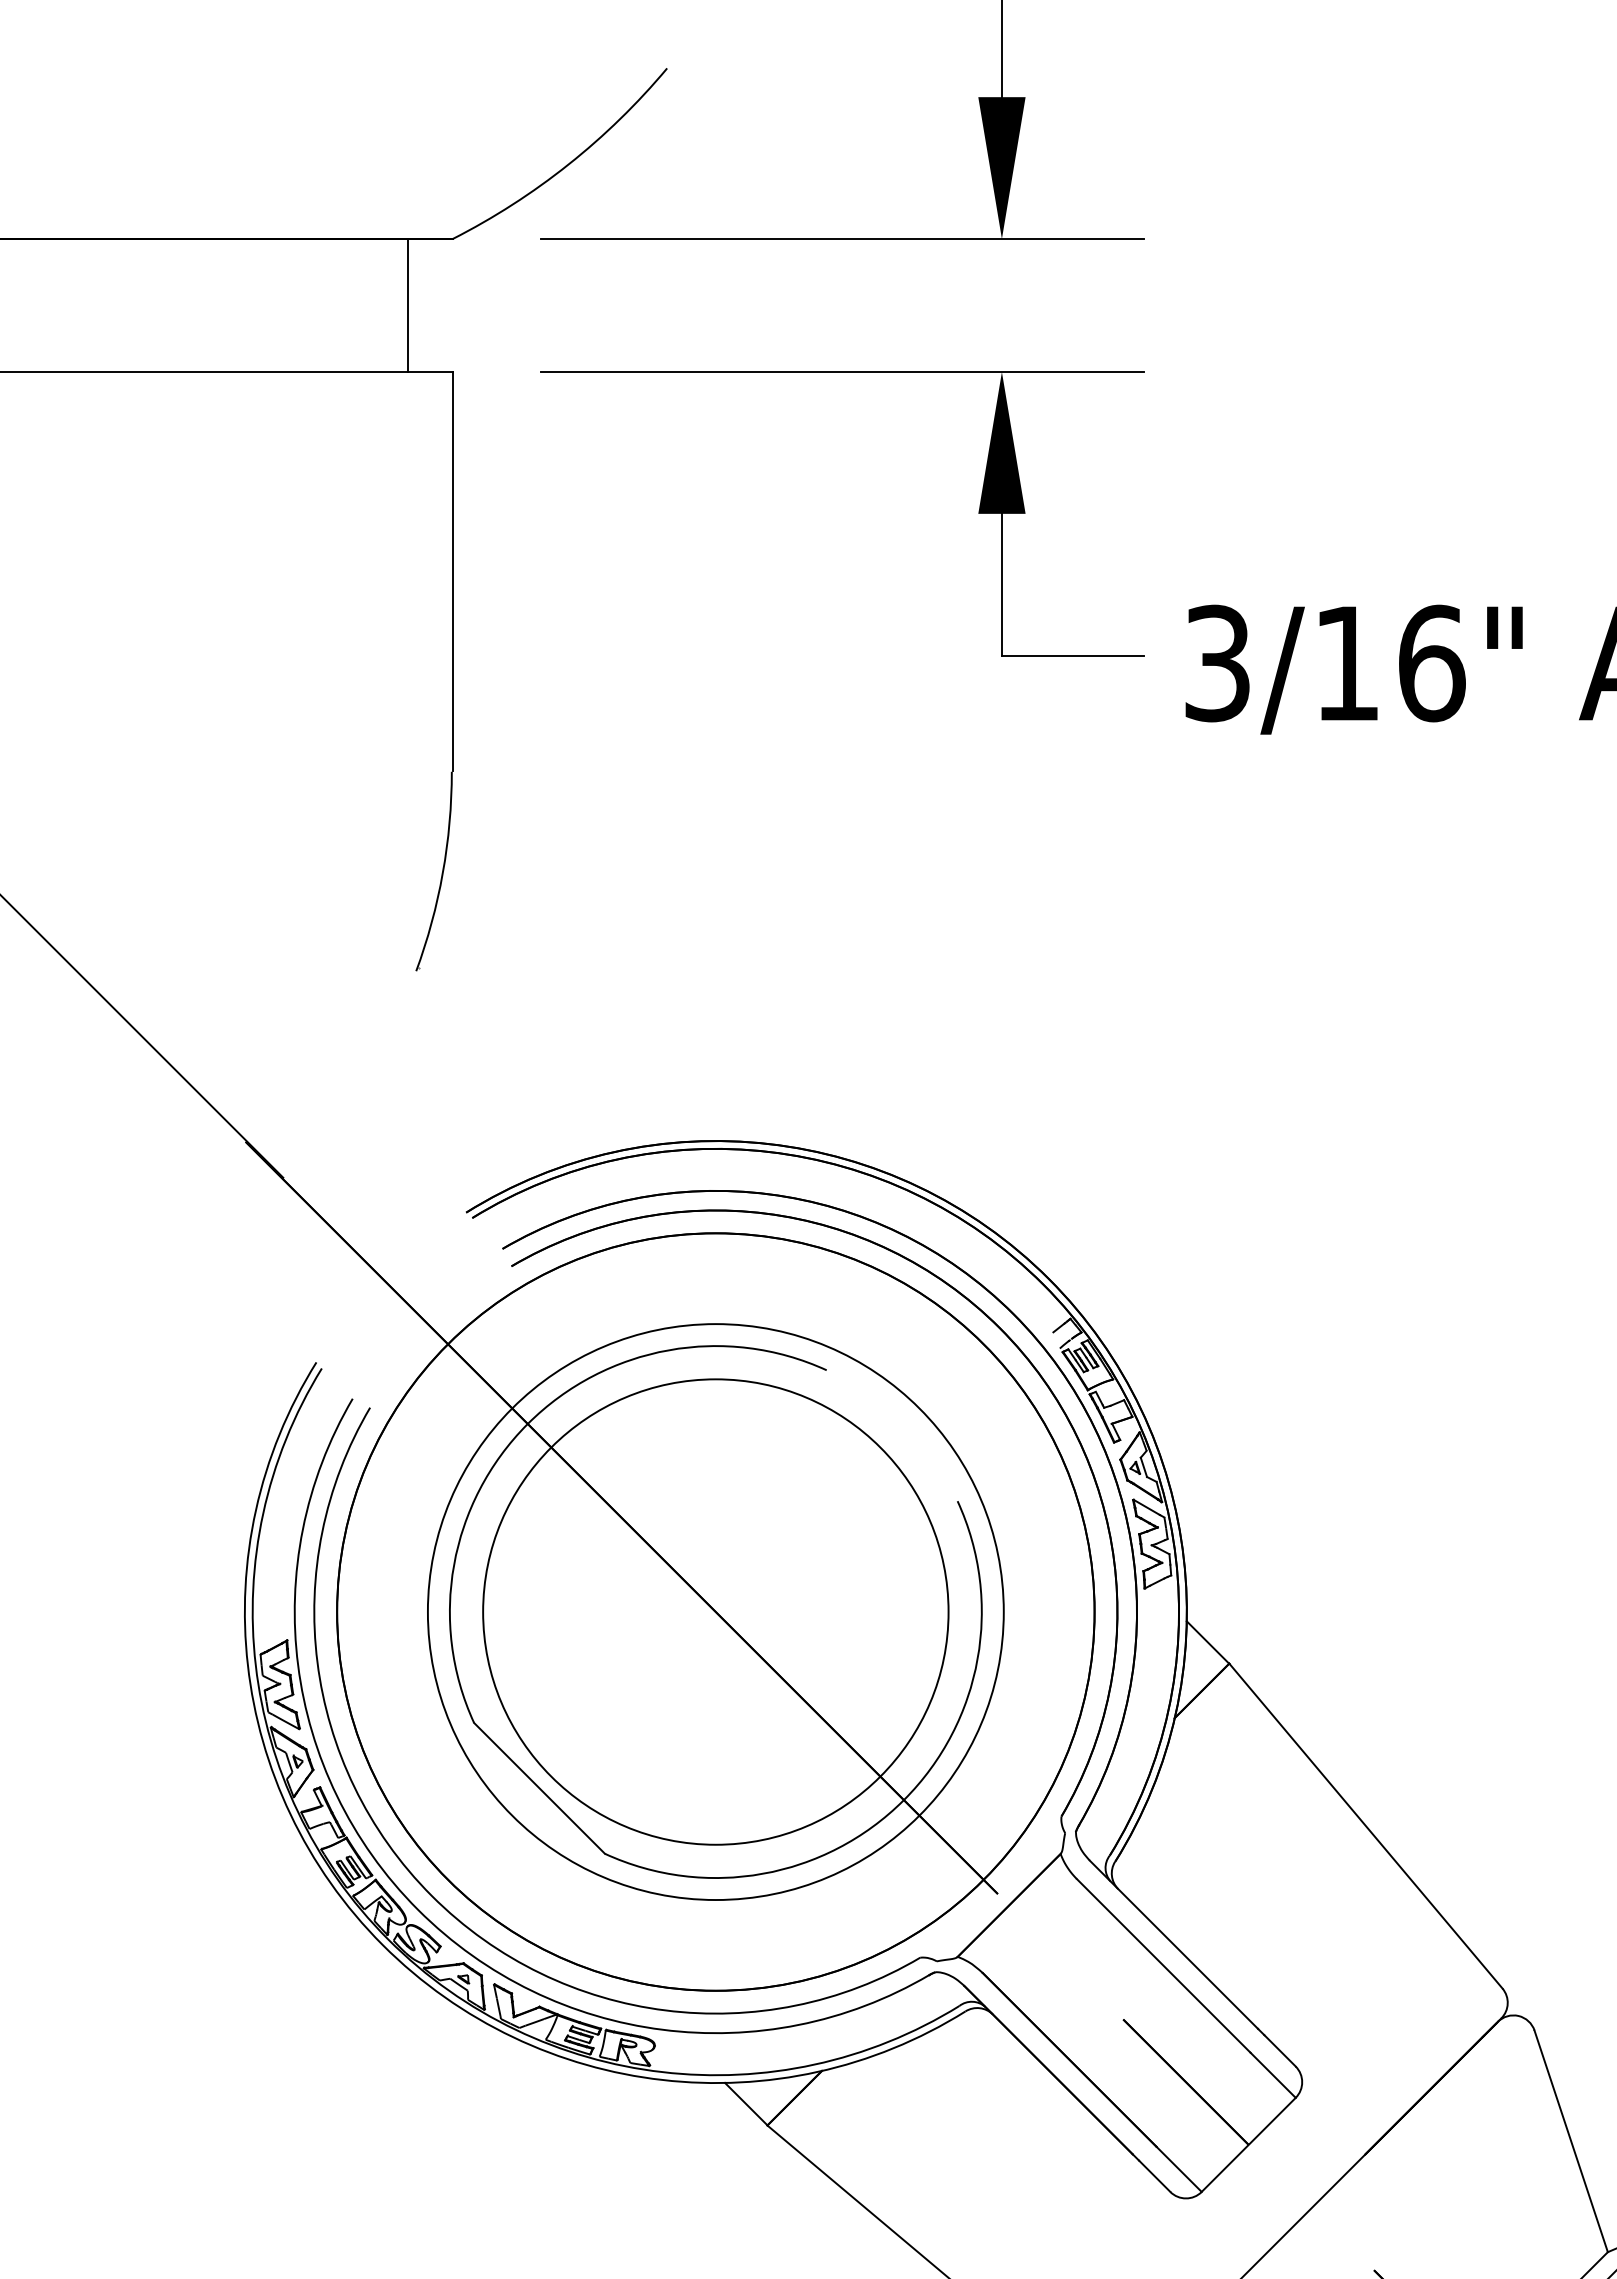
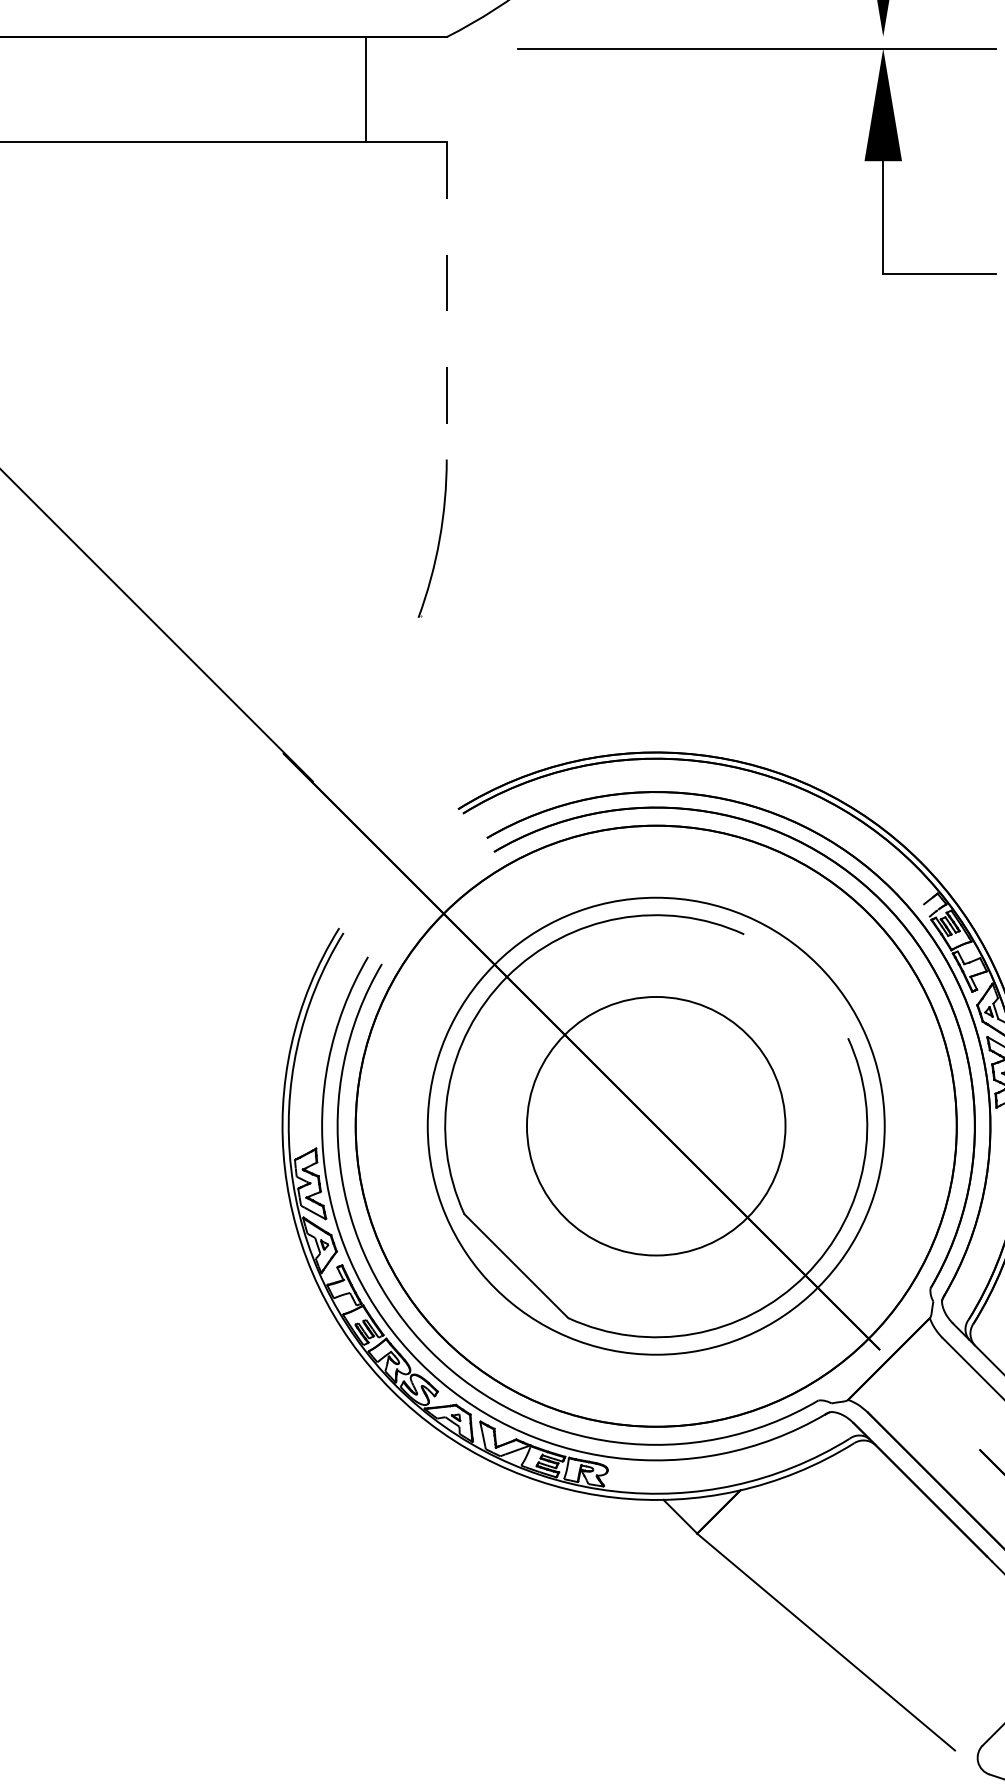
line: (842, 239) -> (756, 37), removed
line: (408, 305) -> (366, 89), moved
part: (978, 513) -> (864, 160), moved
line: (452, 571) -> (447, 300), solid -> dashed
circle: (715, 1611) -> (655, 1125), size x0.7

